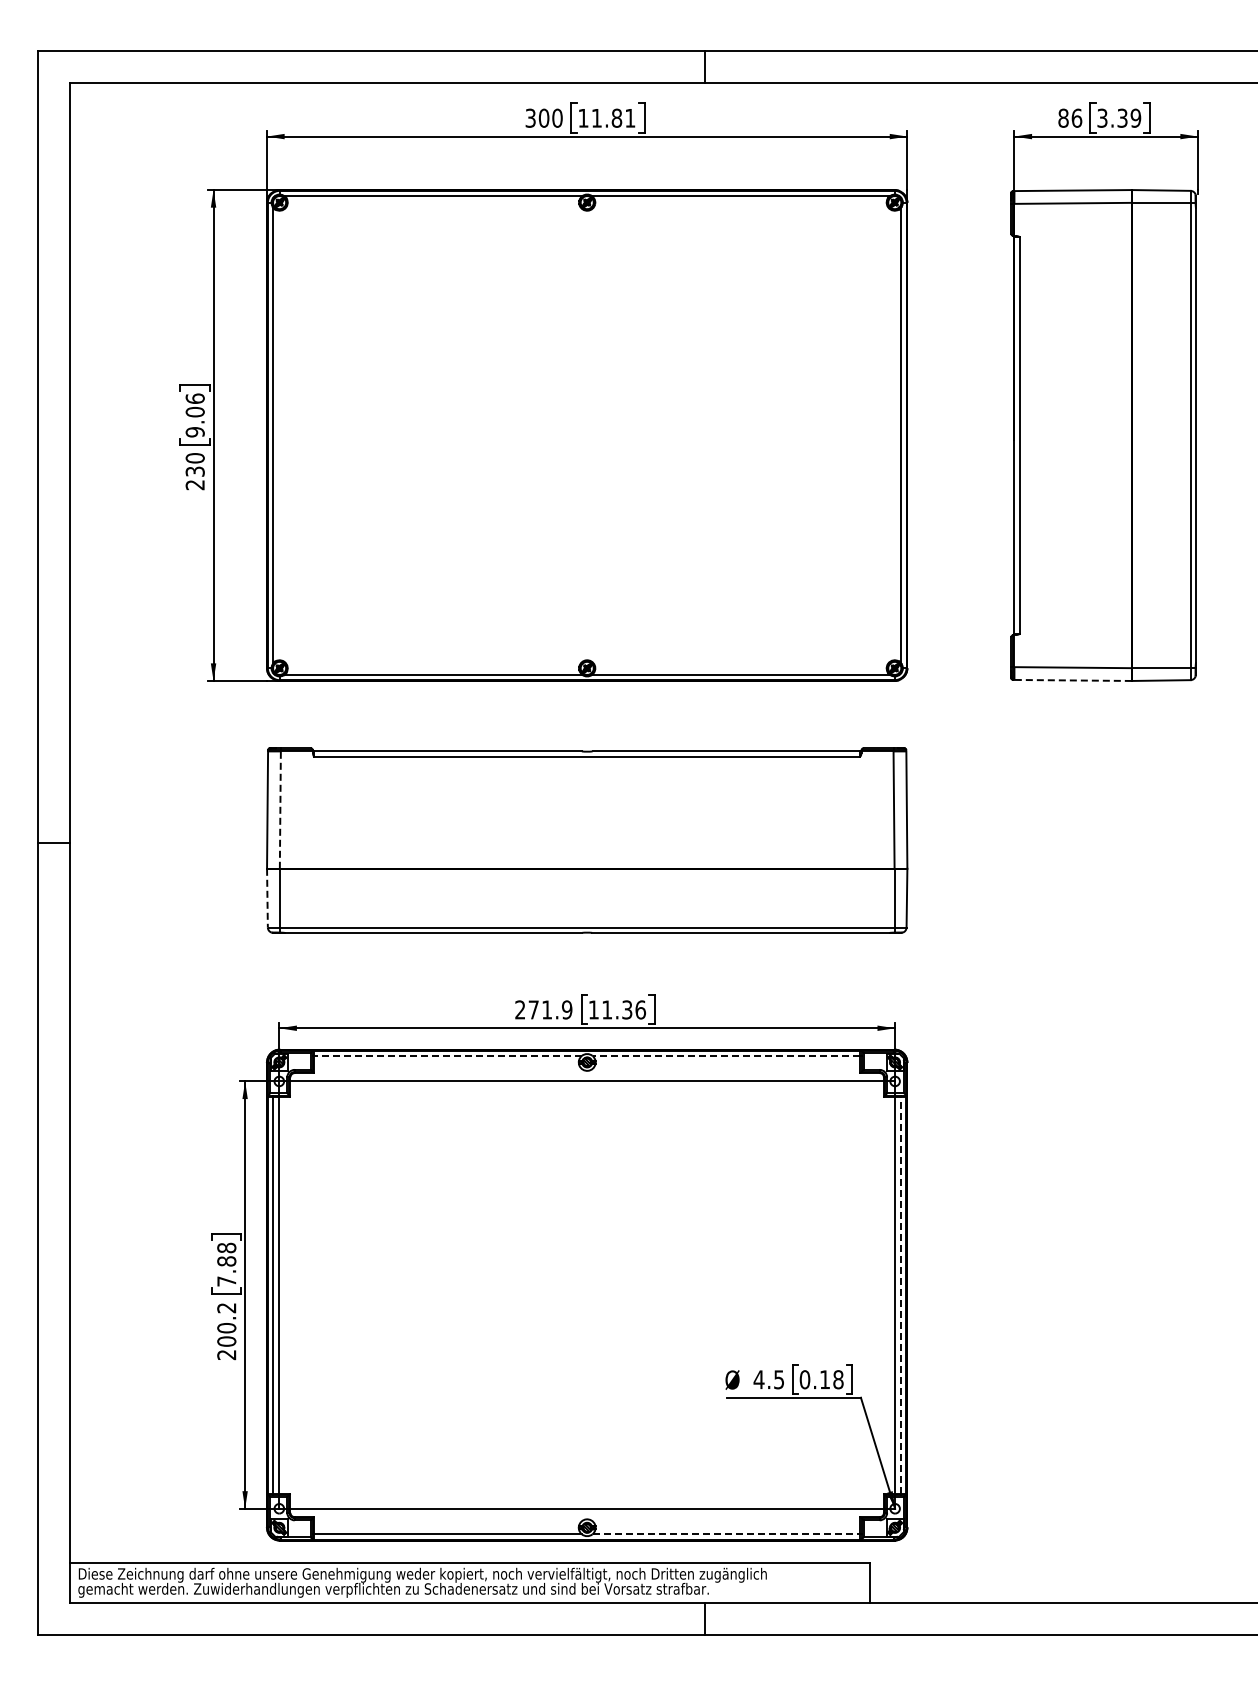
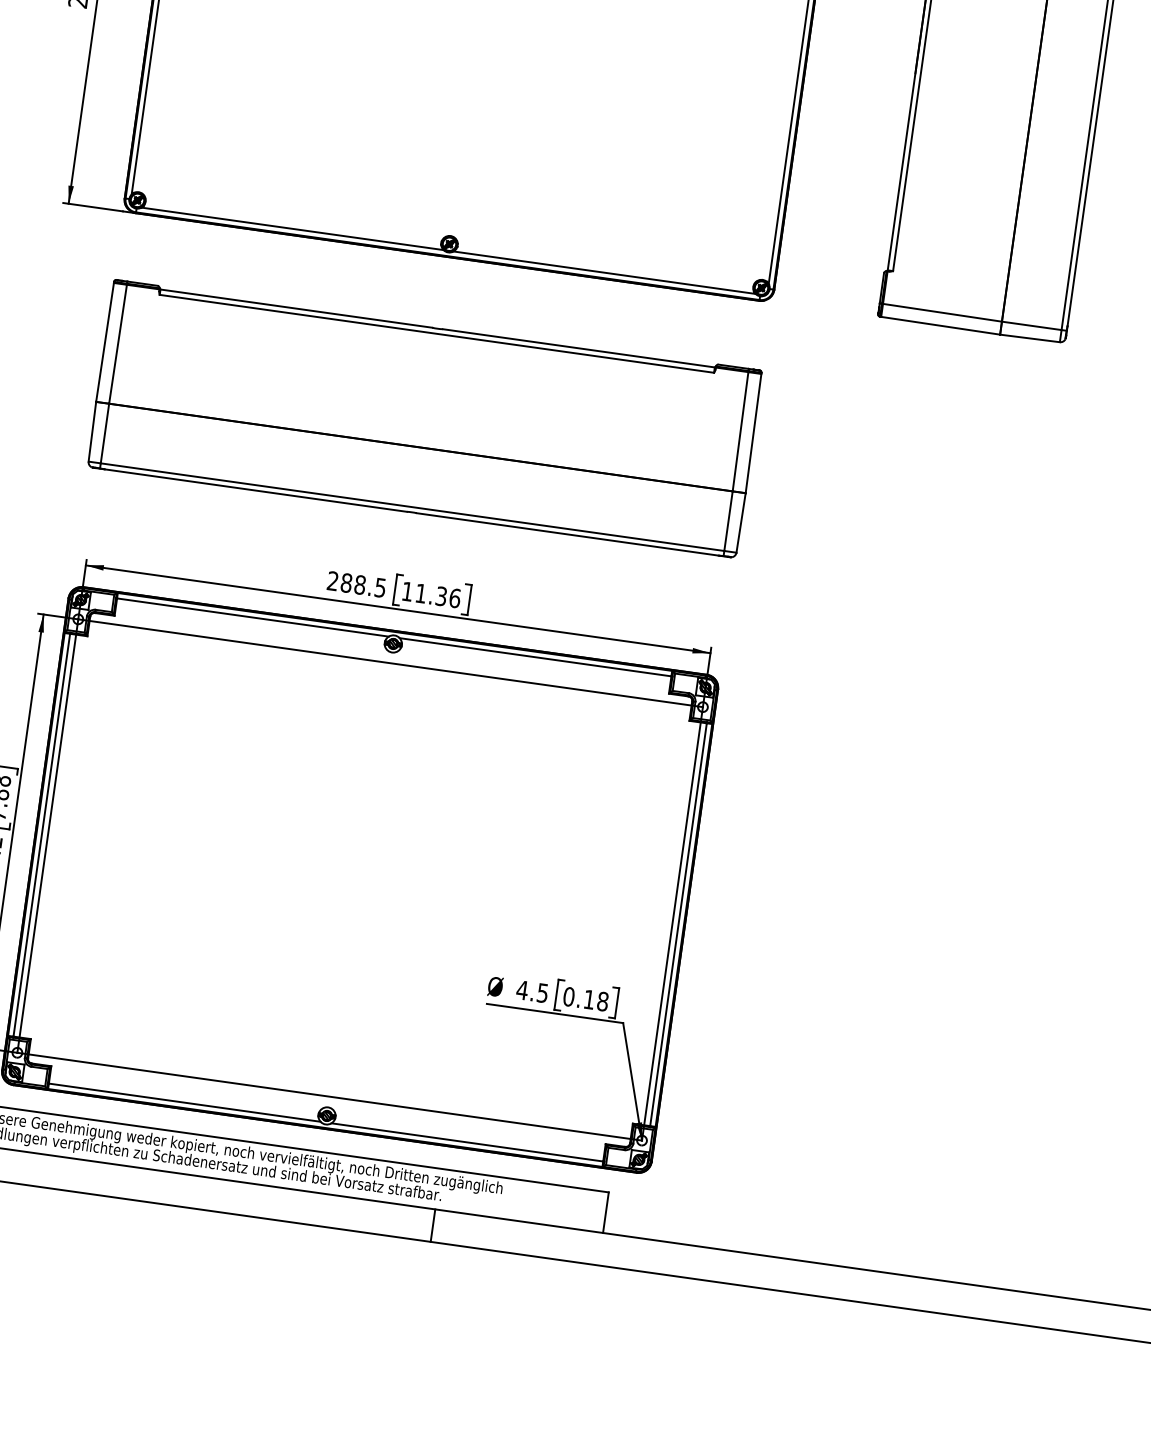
line: (1073, 680) -> (941, 325), dashed -> solid
line: (280, 810) -> (118, 344), dashed -> solid
line: (267, 898) -> (92, 432), dashed -> solid
text: (550, 1009) -> (363, 585), 271.9 -> 288.5
line: (447, 1055) -> (252, 617), dashed -> solid
line: (726, 1055) -> (535, 656), dashed -> solid
line: (901, 1295) -> (678, 925), dashed -> solid
line: (726, 1534) -> (467, 1142), dashed -> solid

